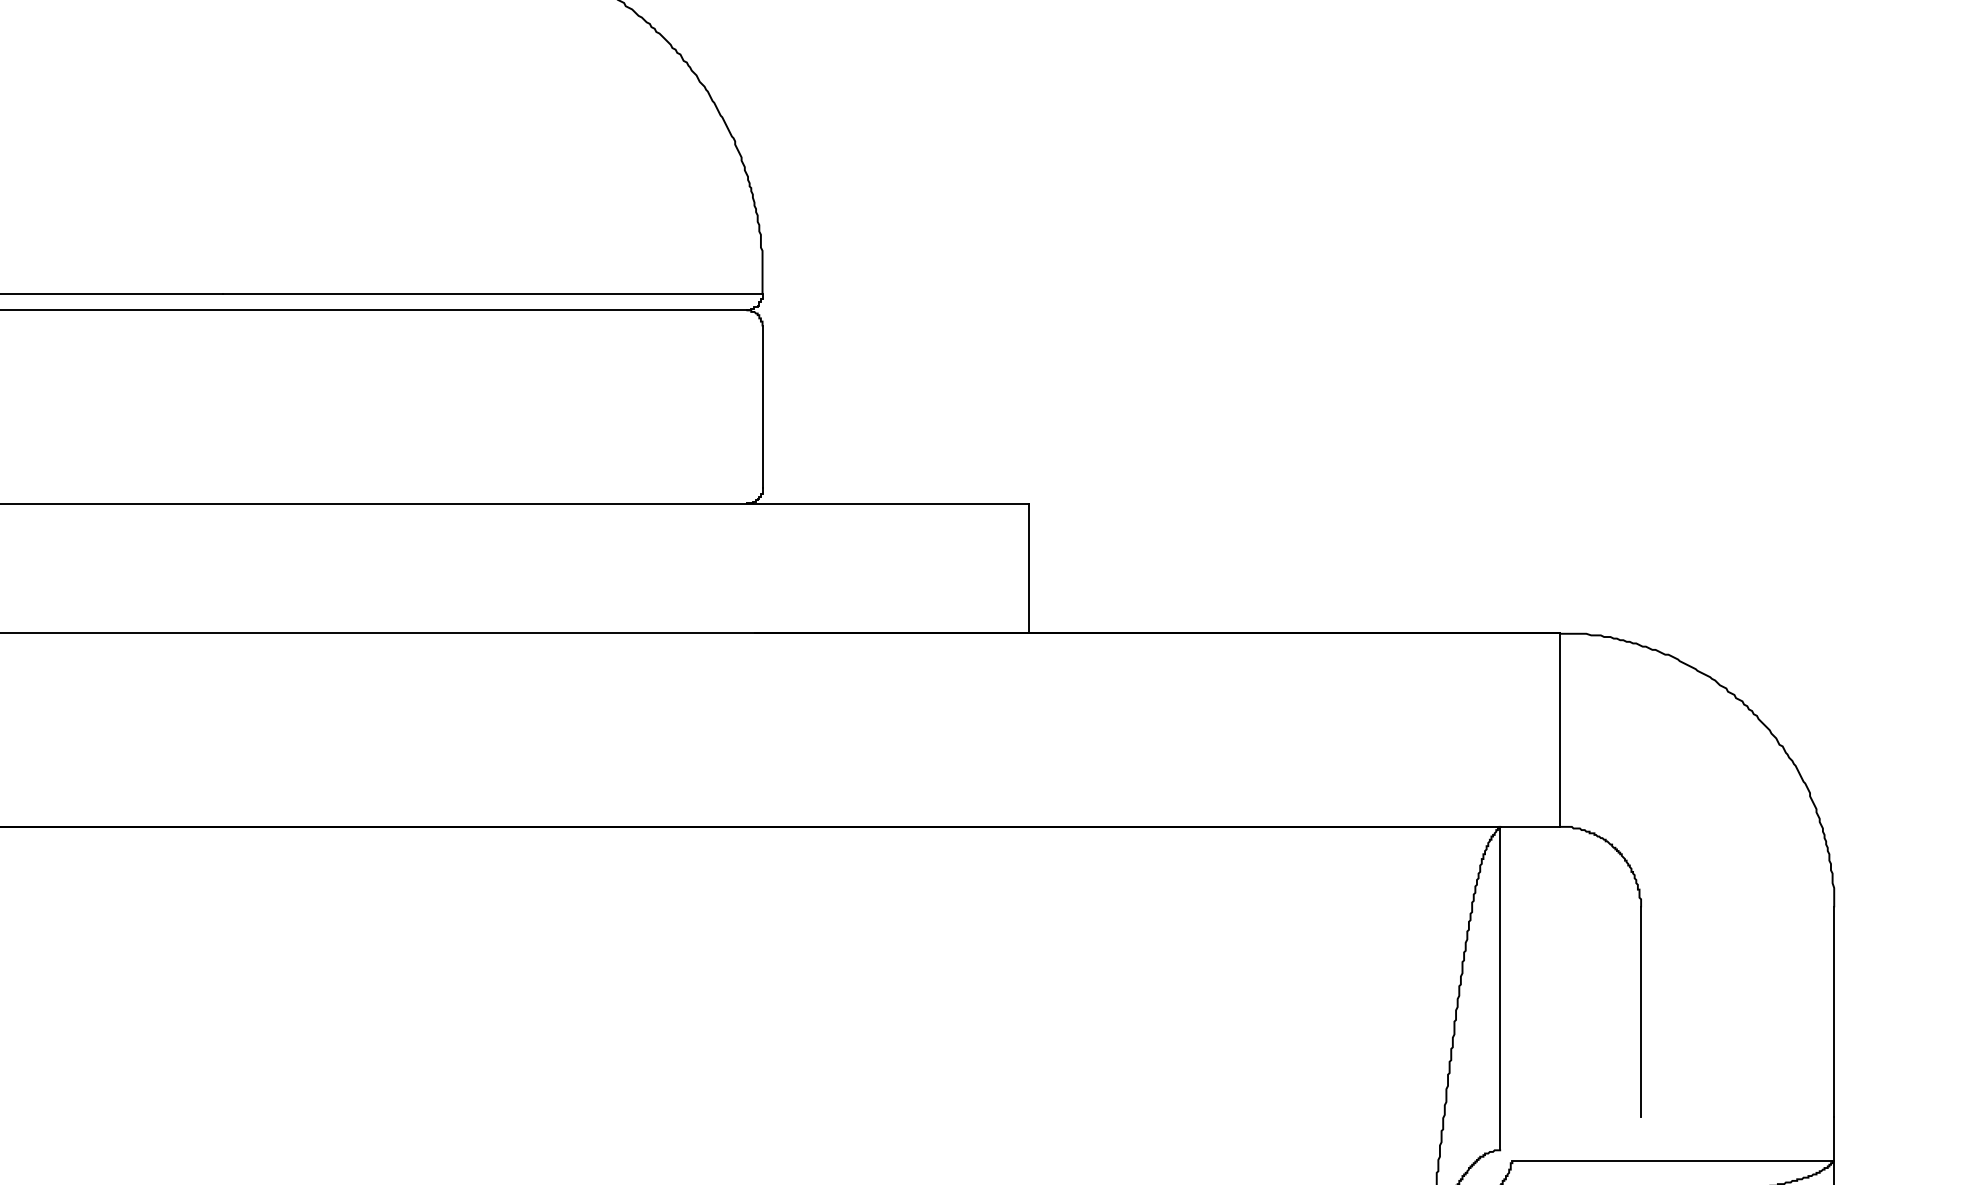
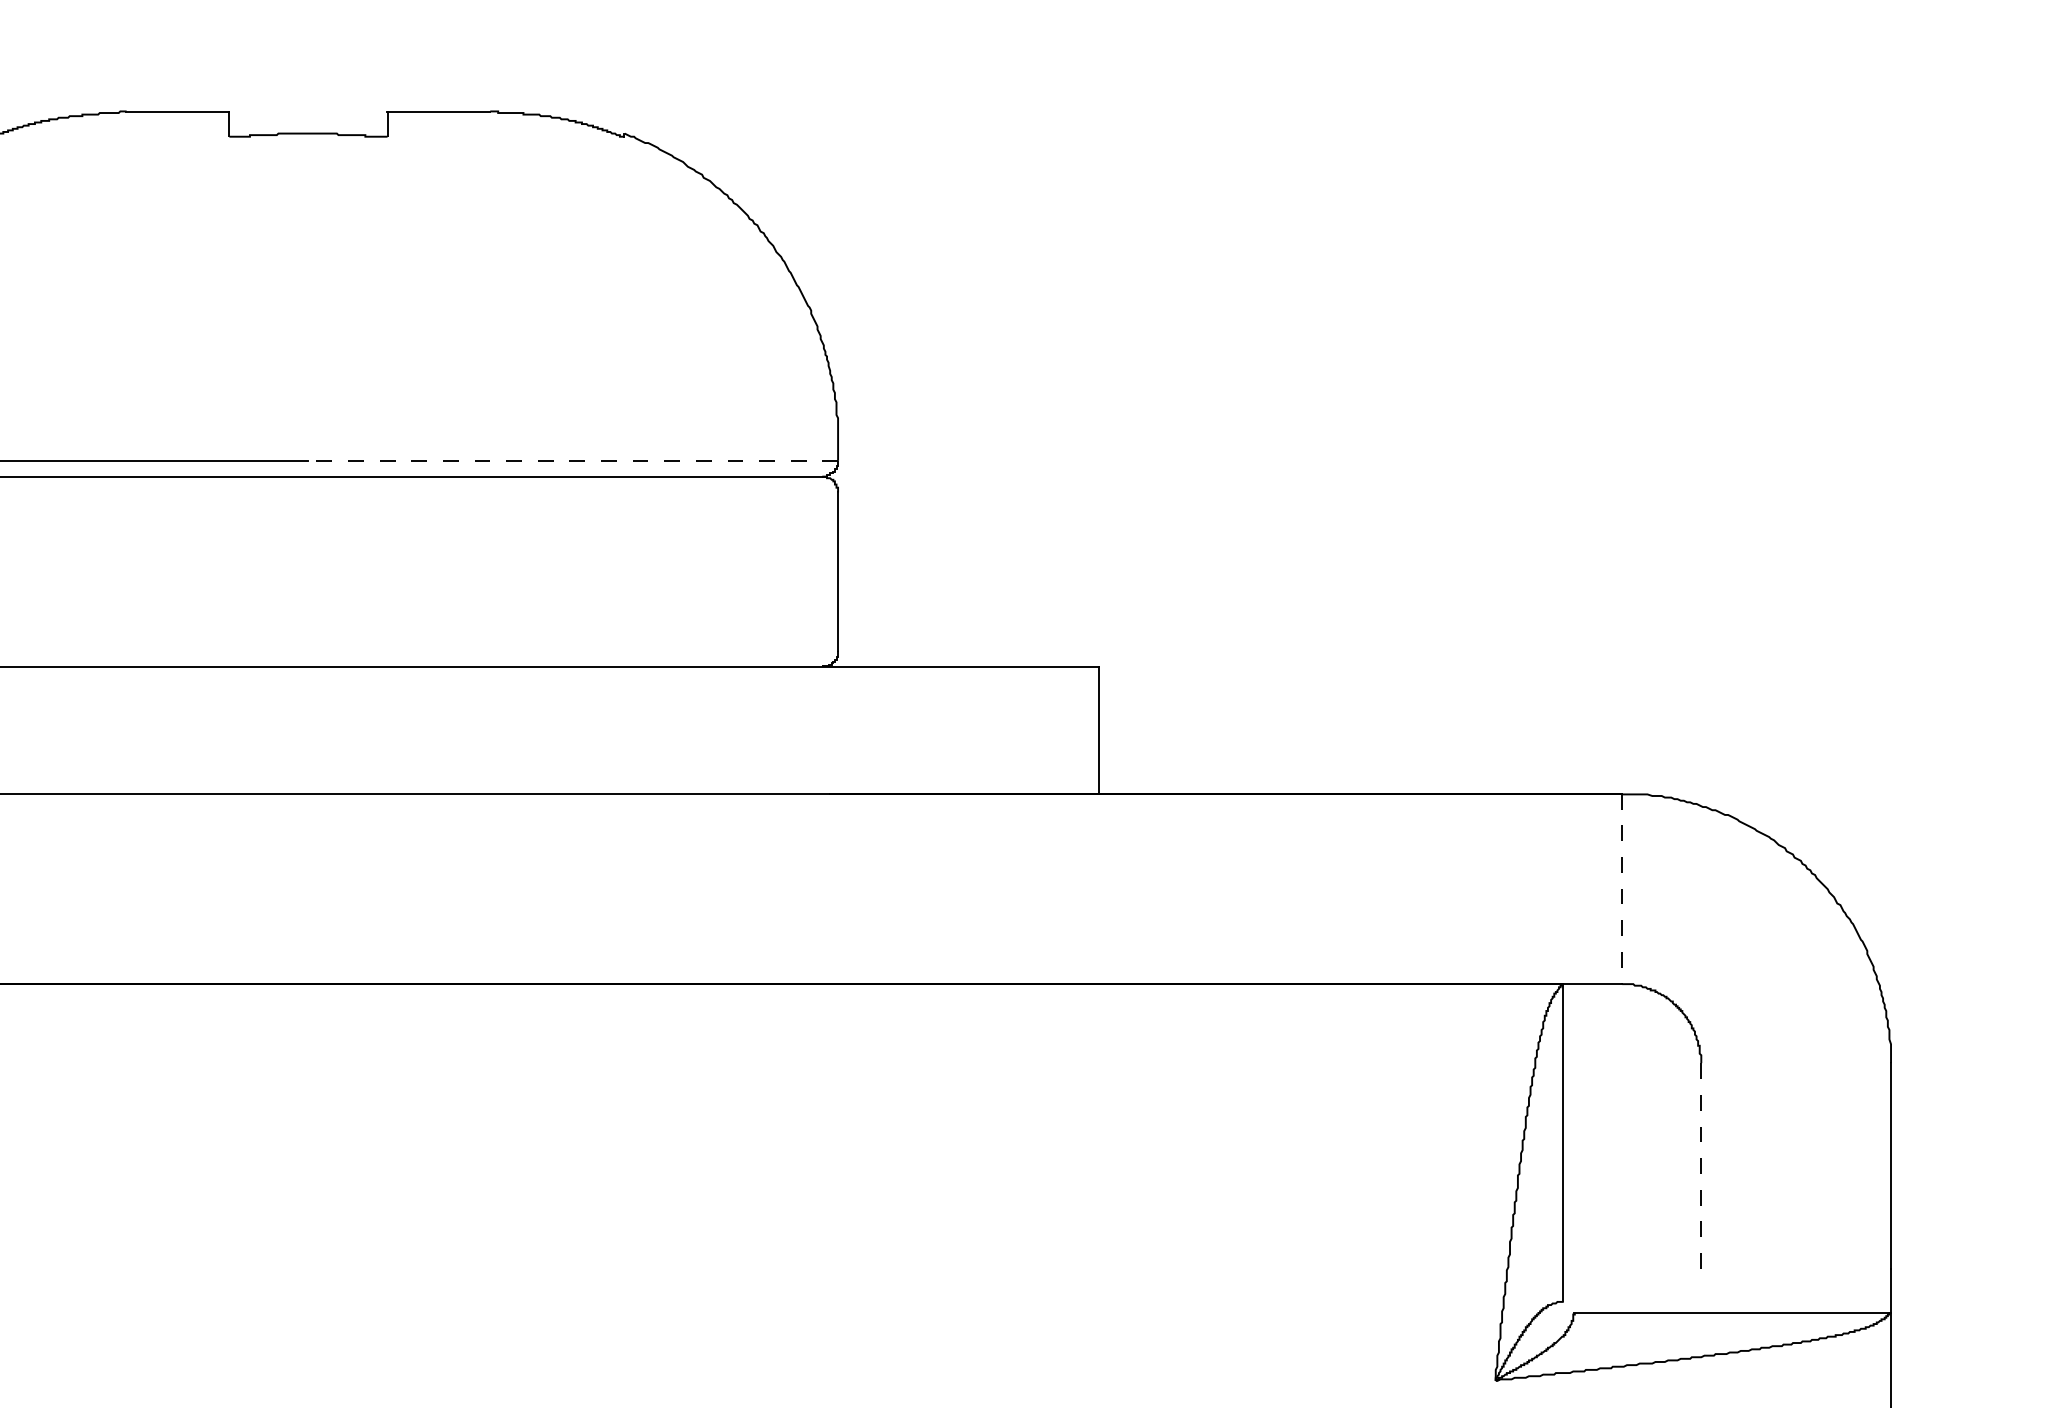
line: (492, 293) -> (572, 460), solid -> dashed
line: (1559, 730) -> (1621, 889), solid -> dashed
line: (1640, 1012) -> (1700, 1166), solid -> dashed

